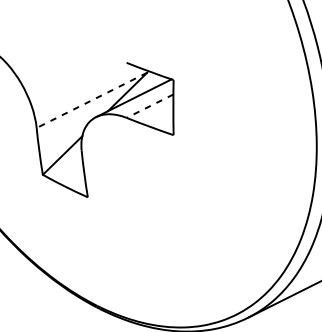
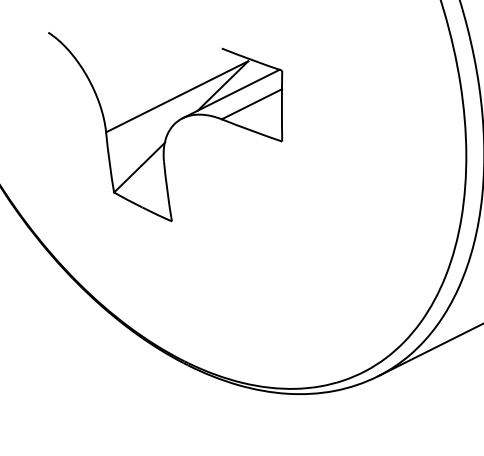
line: (91, 100) -> (176, 97), dashed -> solid
line: (149, 106) -> (251, 104), dashed -> solid

